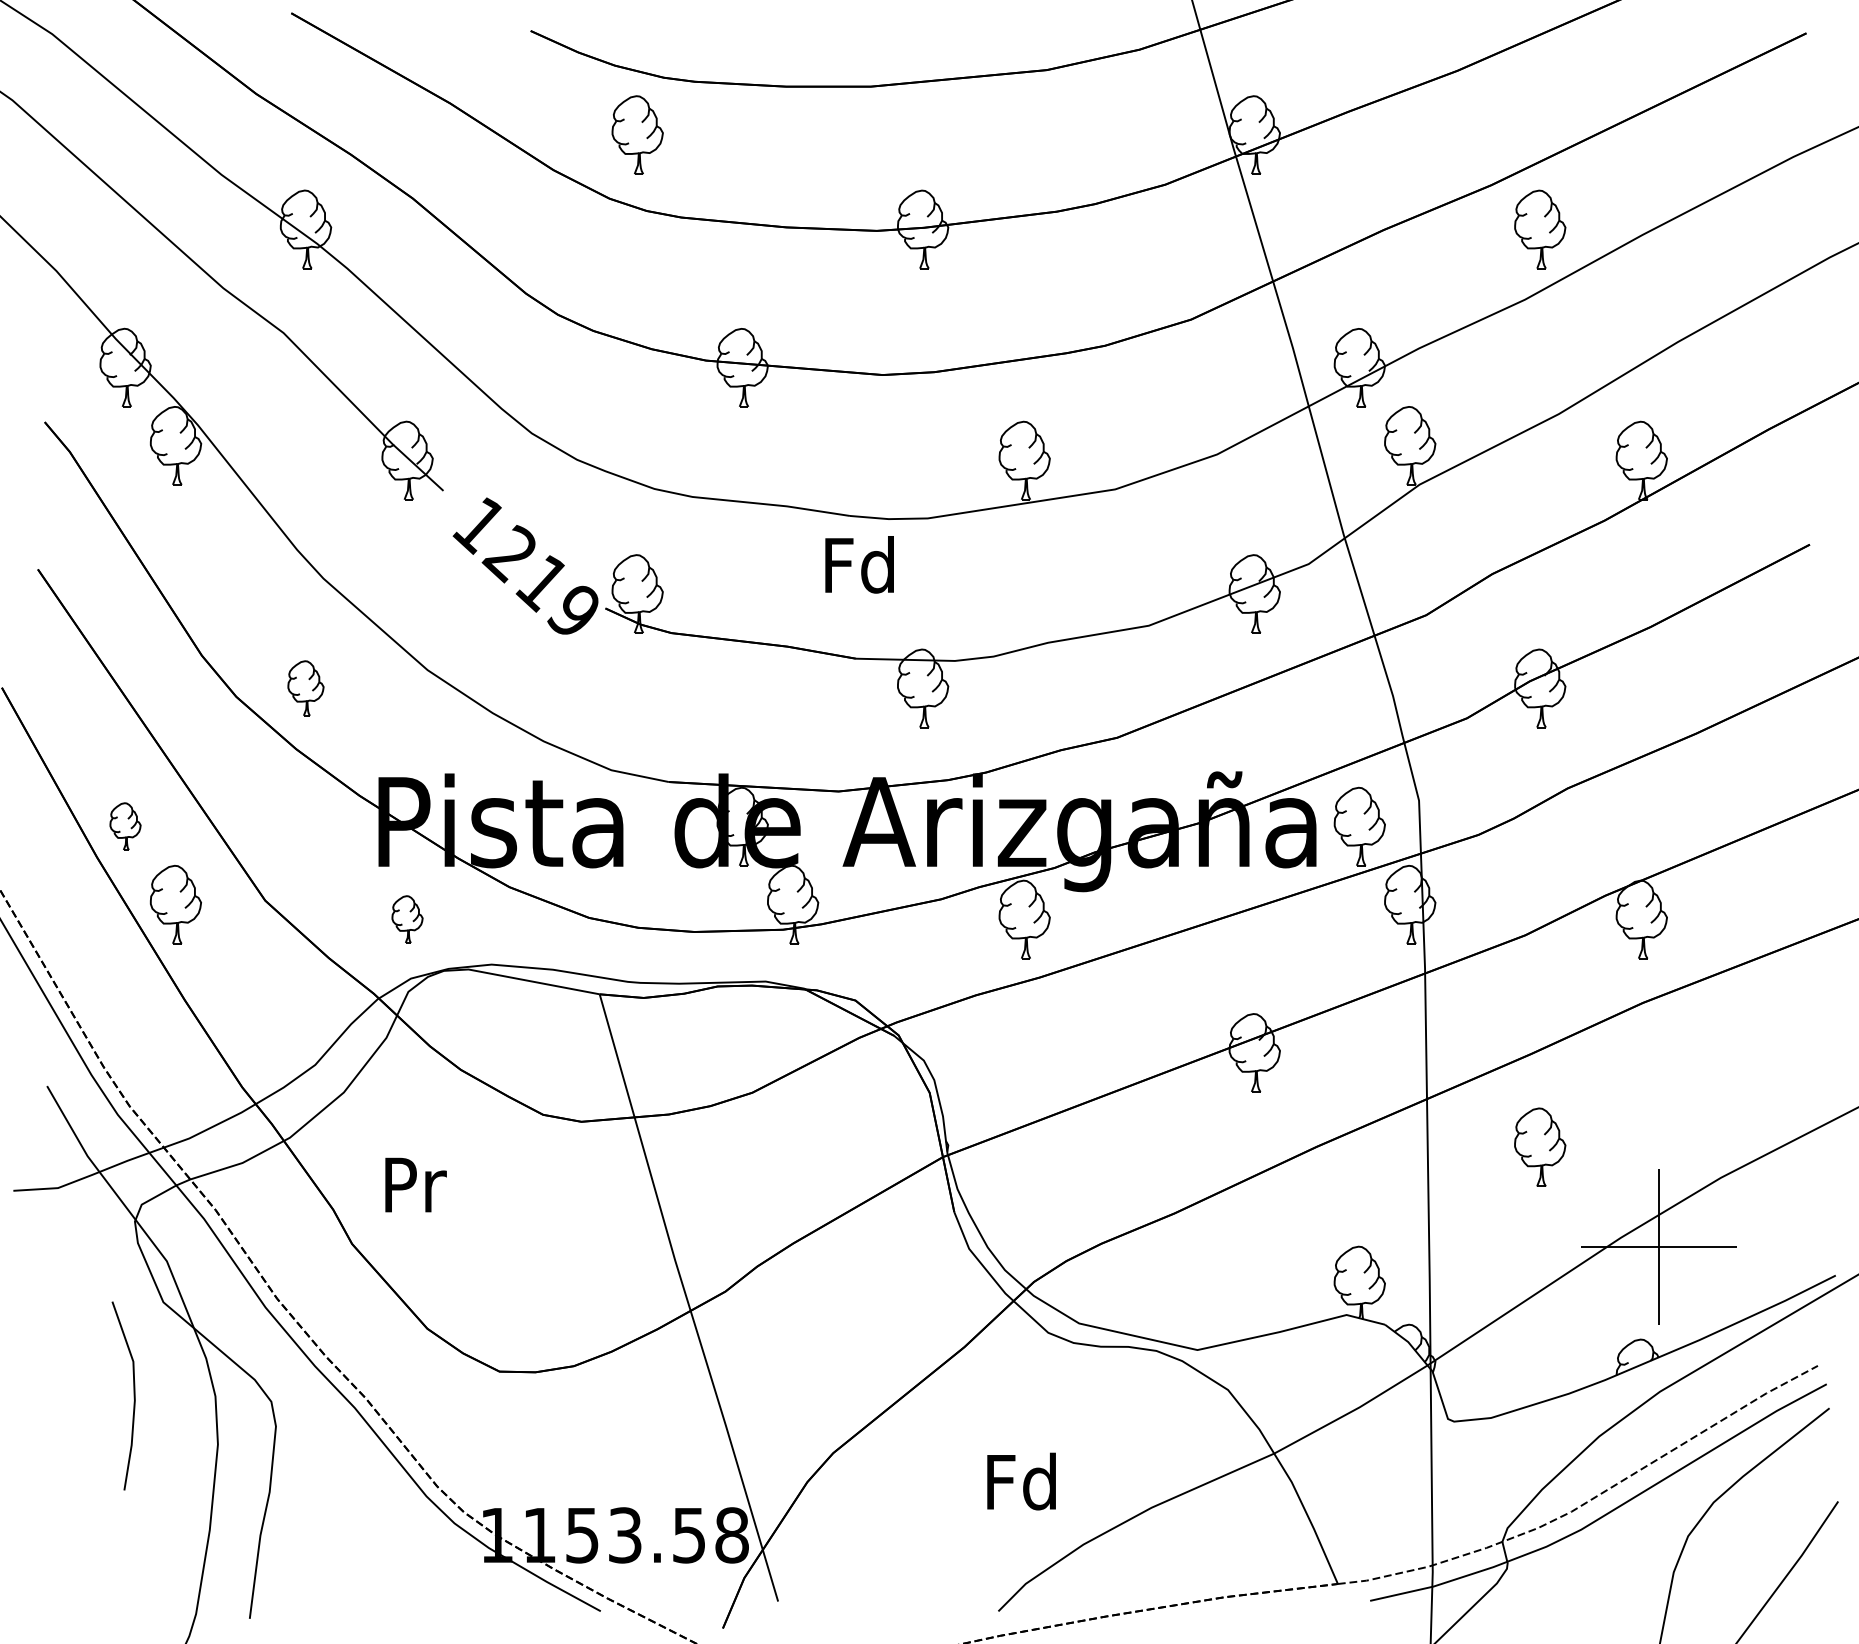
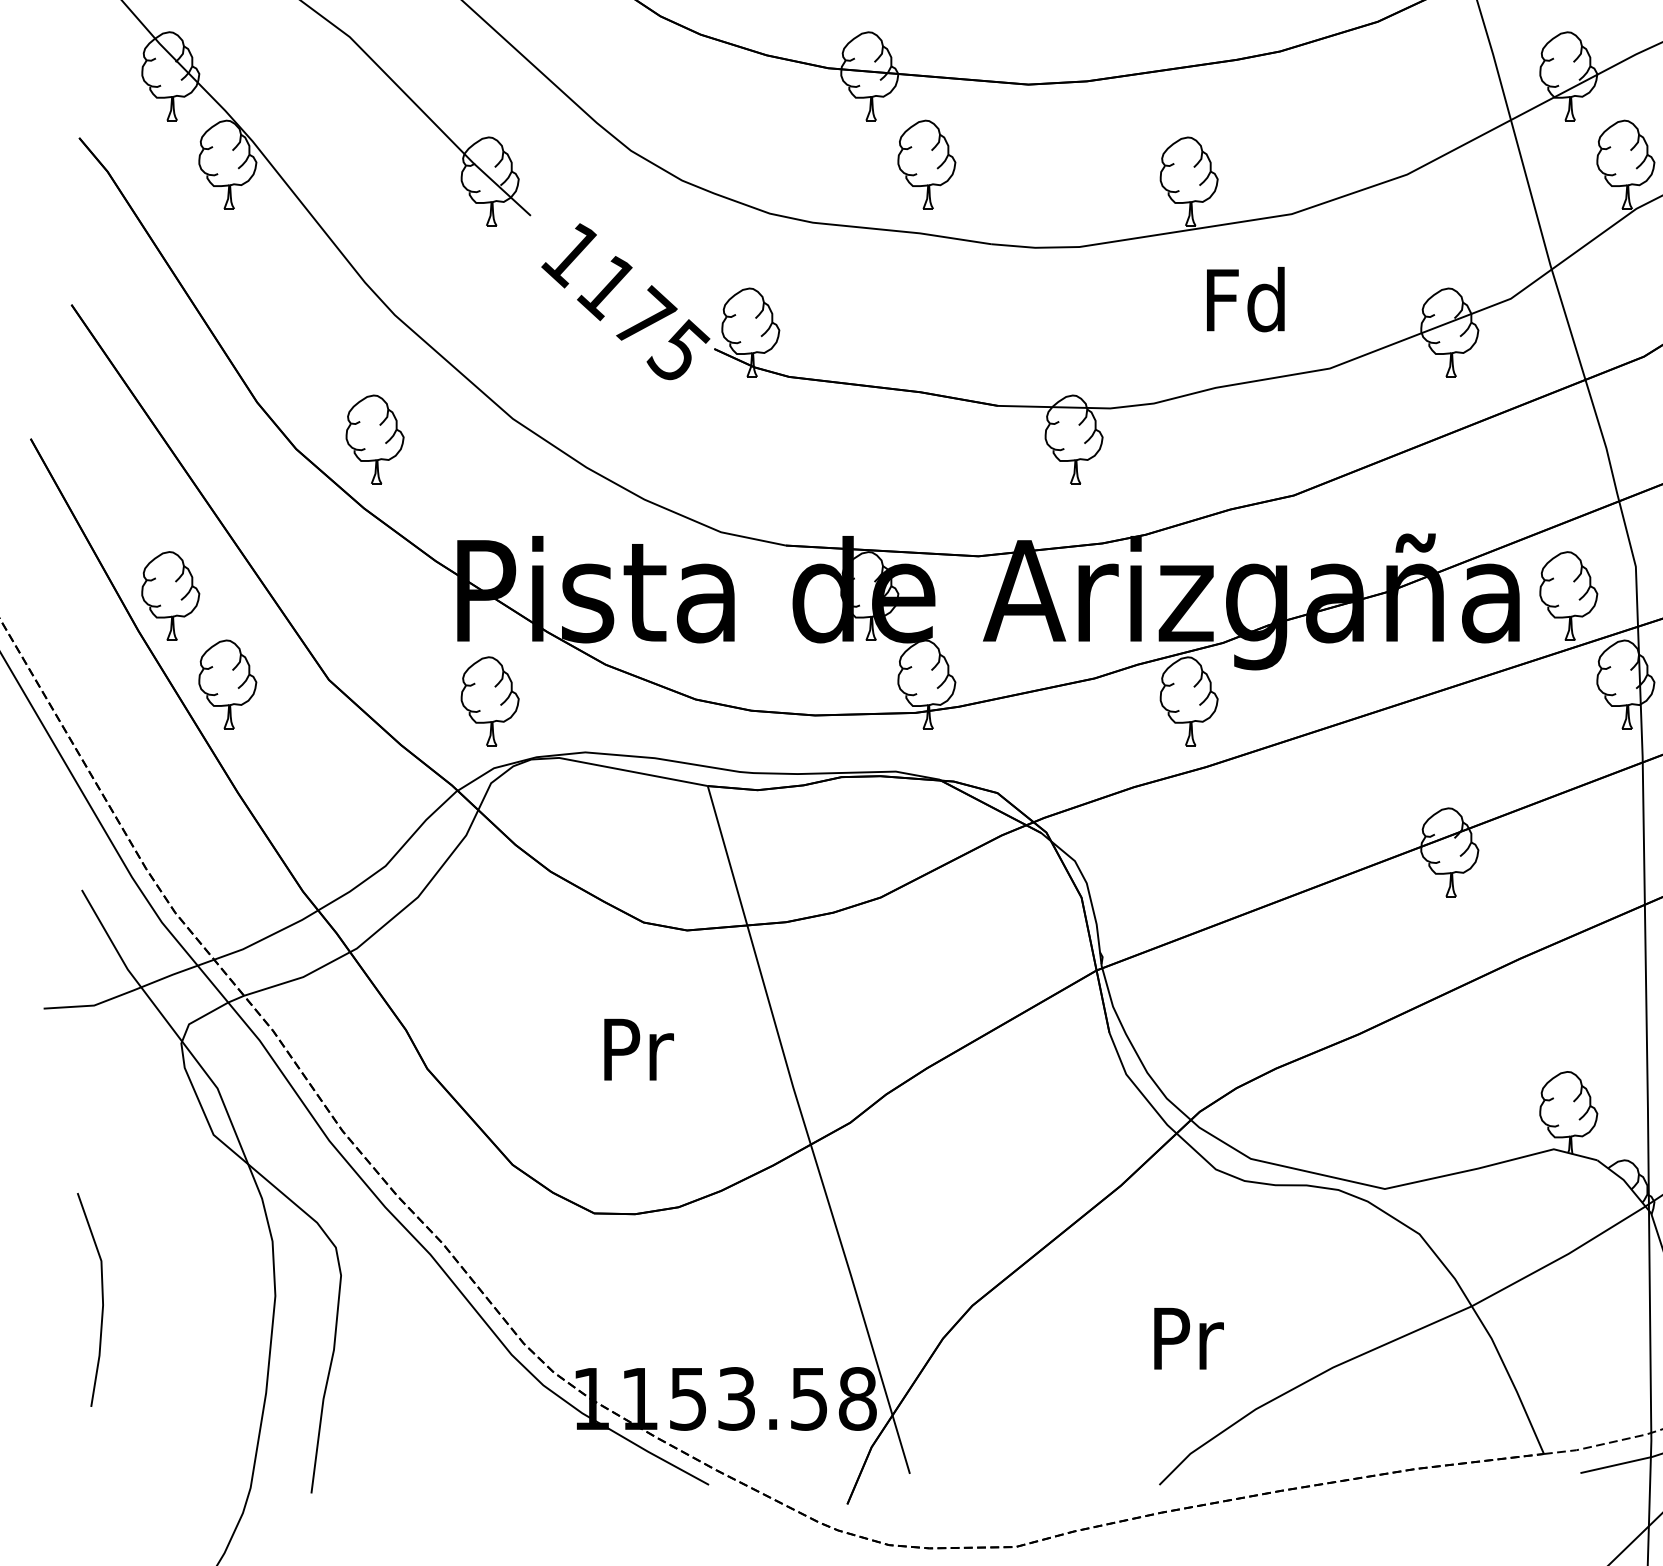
part: (793, 445) -> (927, 164), added
text: (859, 564) -> (1245, 299), moved
text: (541, 580) -> (641, 317), 1219 -> 1175
part: (305, 688) -> (374, 439), size x1.43
part: (125, 826) -> (170, 595), size x1.67
part: (407, 919) -> (490, 701), size x1.67
text: (415, 1184) -> (638, 1049), moved
line: (133, 1395) -> (101, 1299), moved
text: (1021, 1481) -> (1185, 1337), Fd -> Pr

